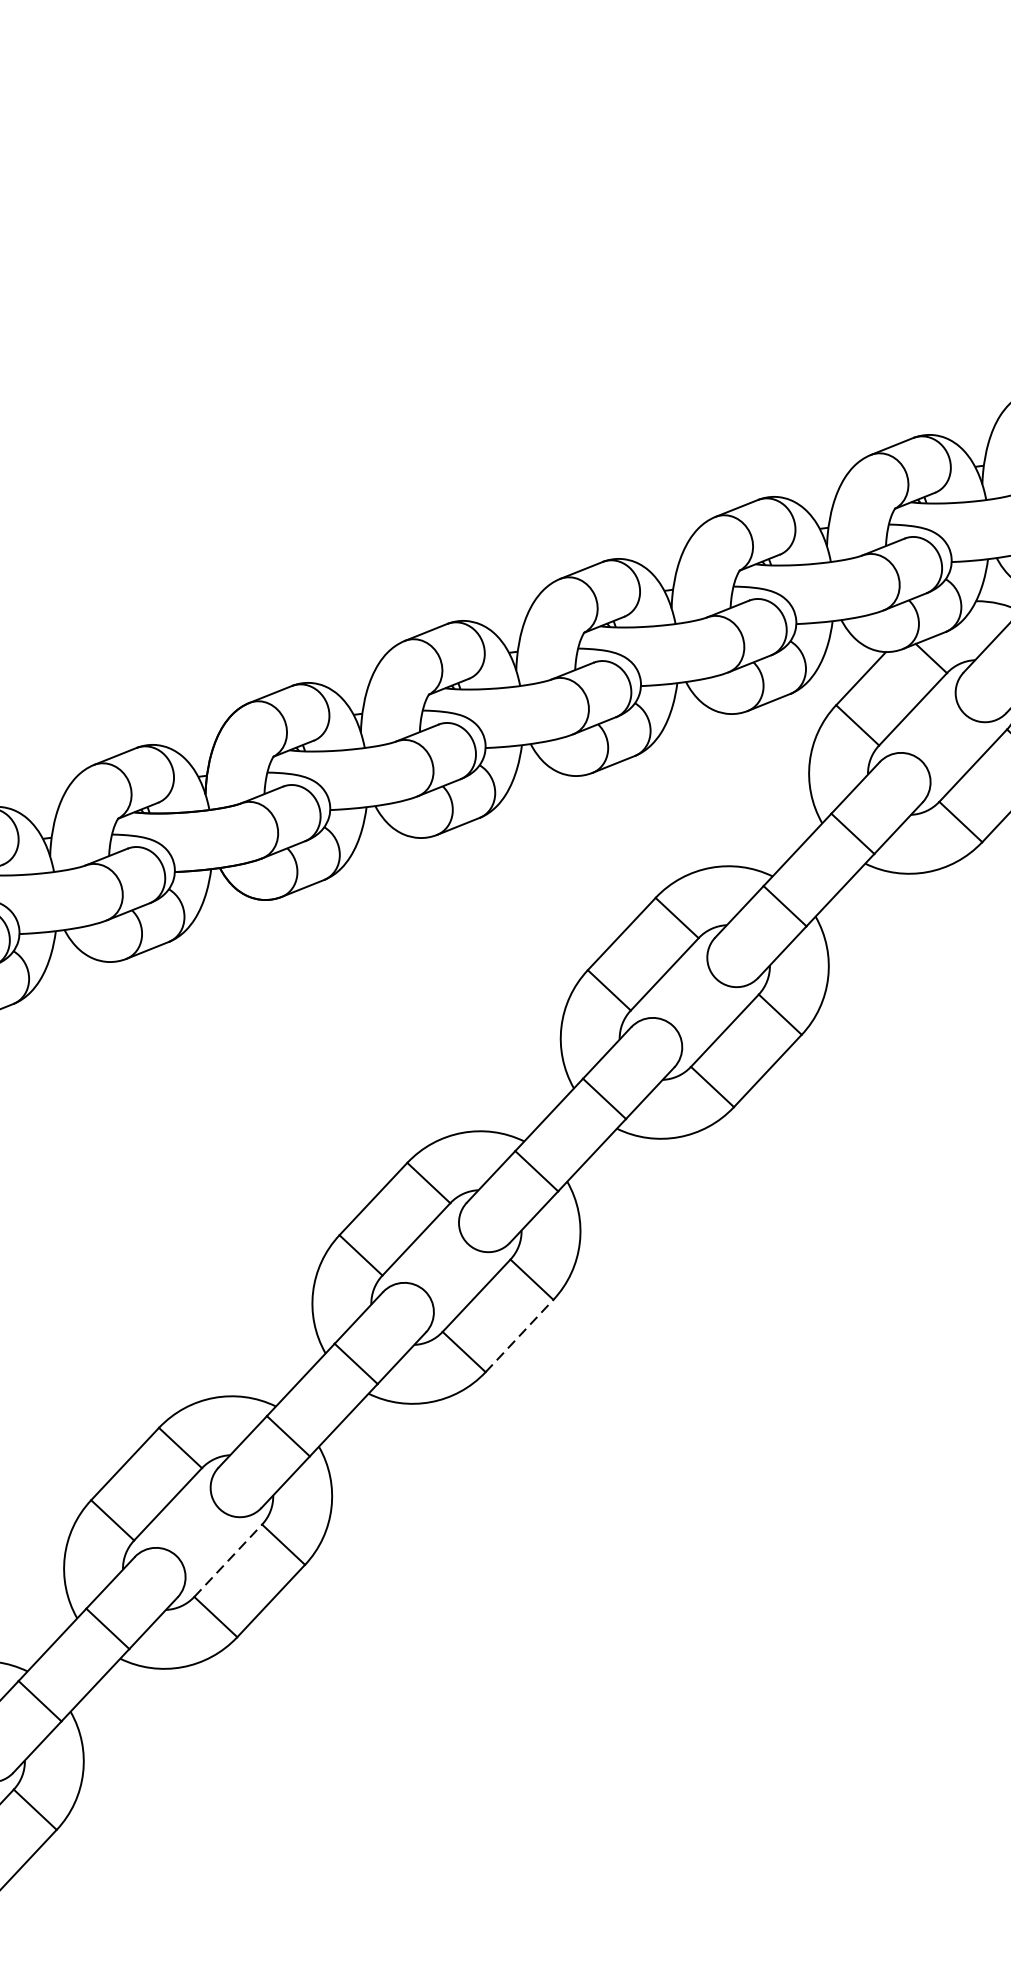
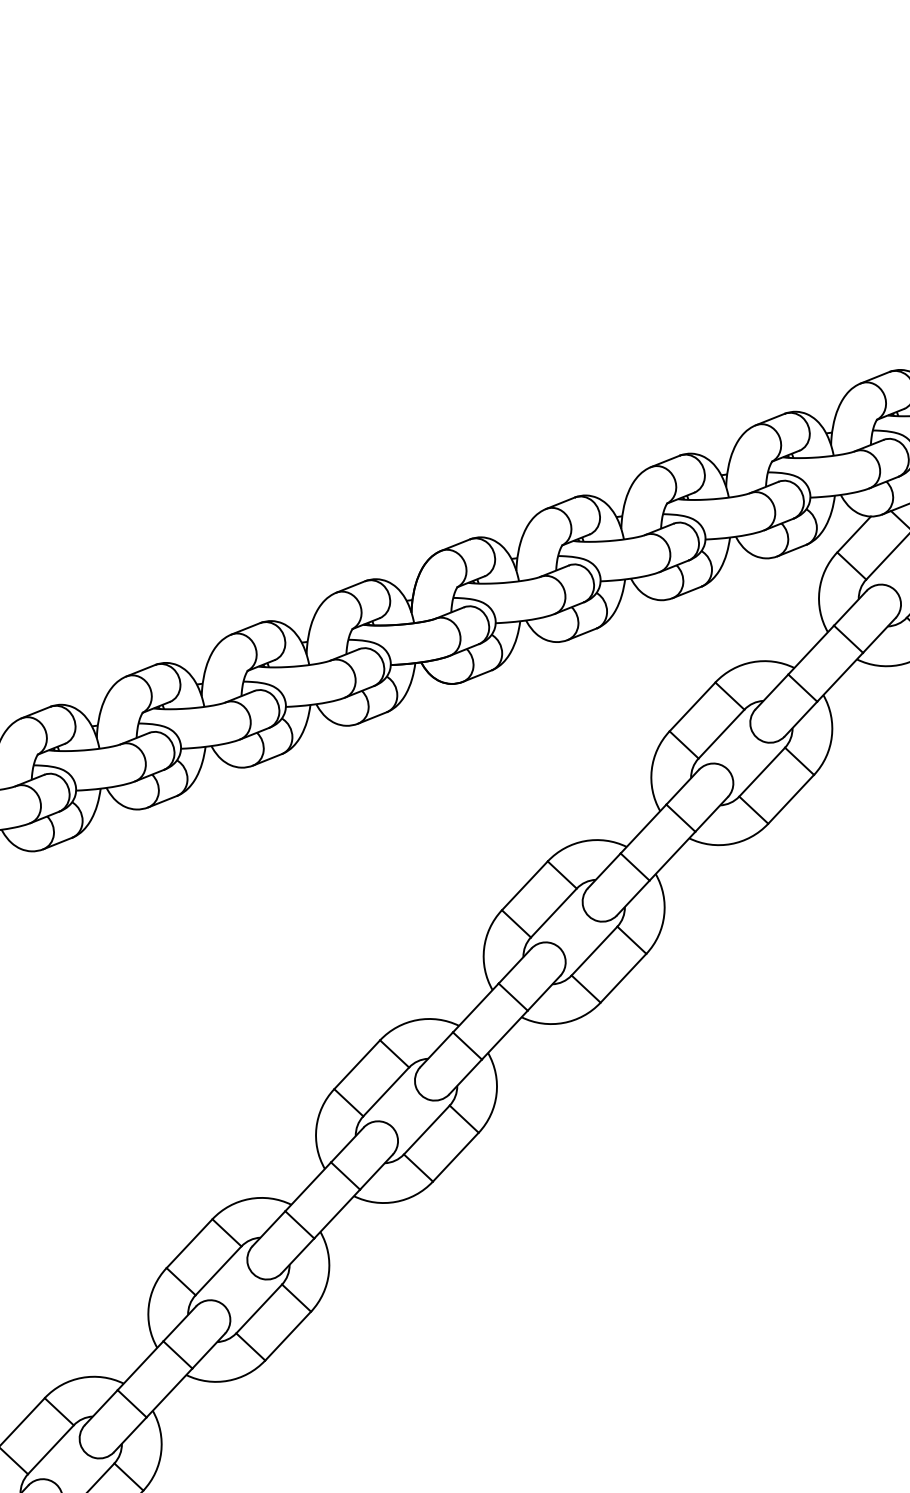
line: (519, 1334) -> (623, 977), dashed -> solid
line: (229, 1559) -> (427, 1129), dashed -> solid

